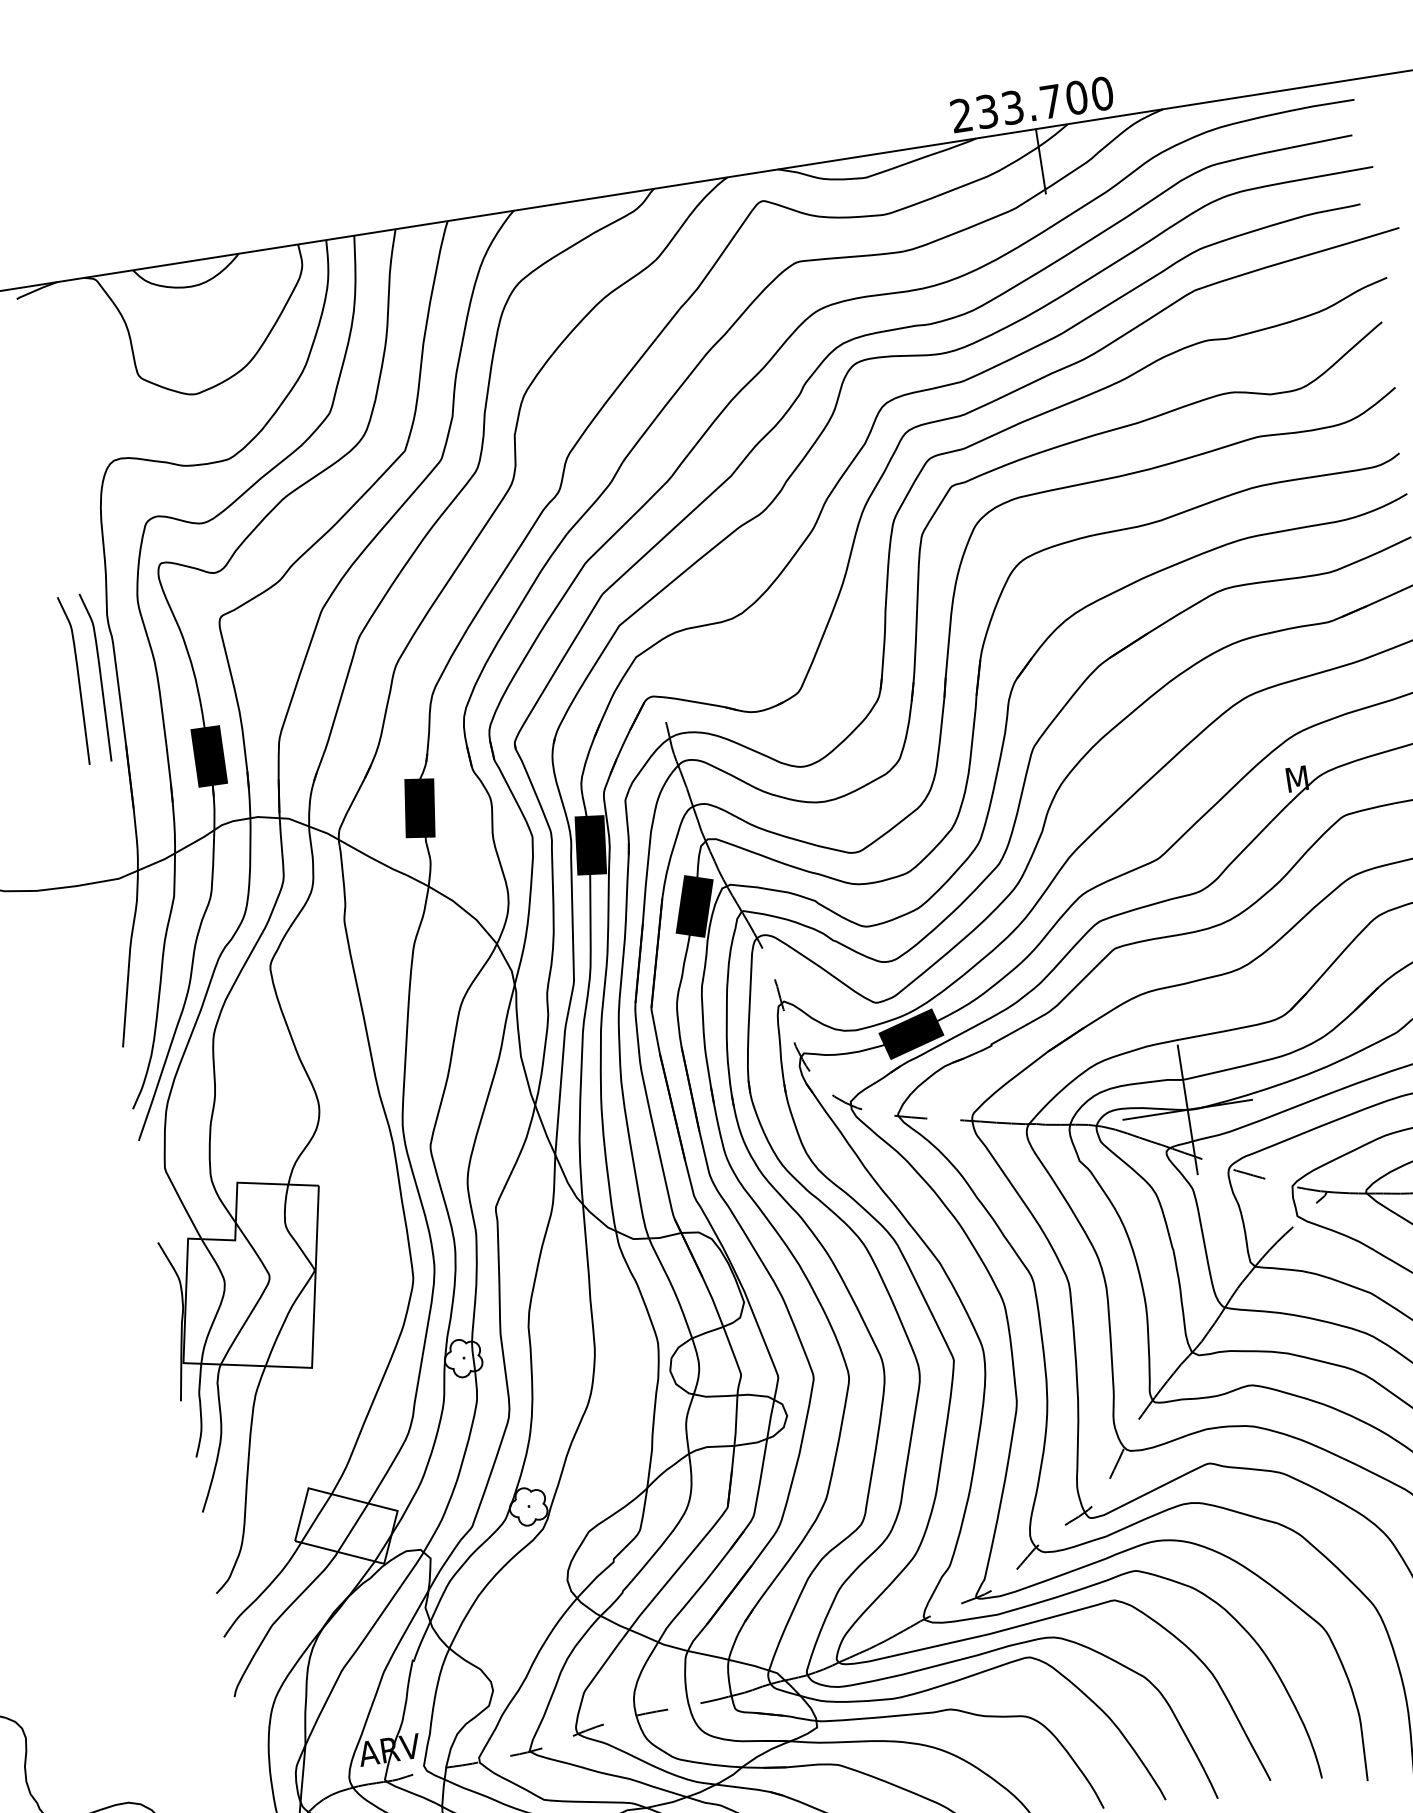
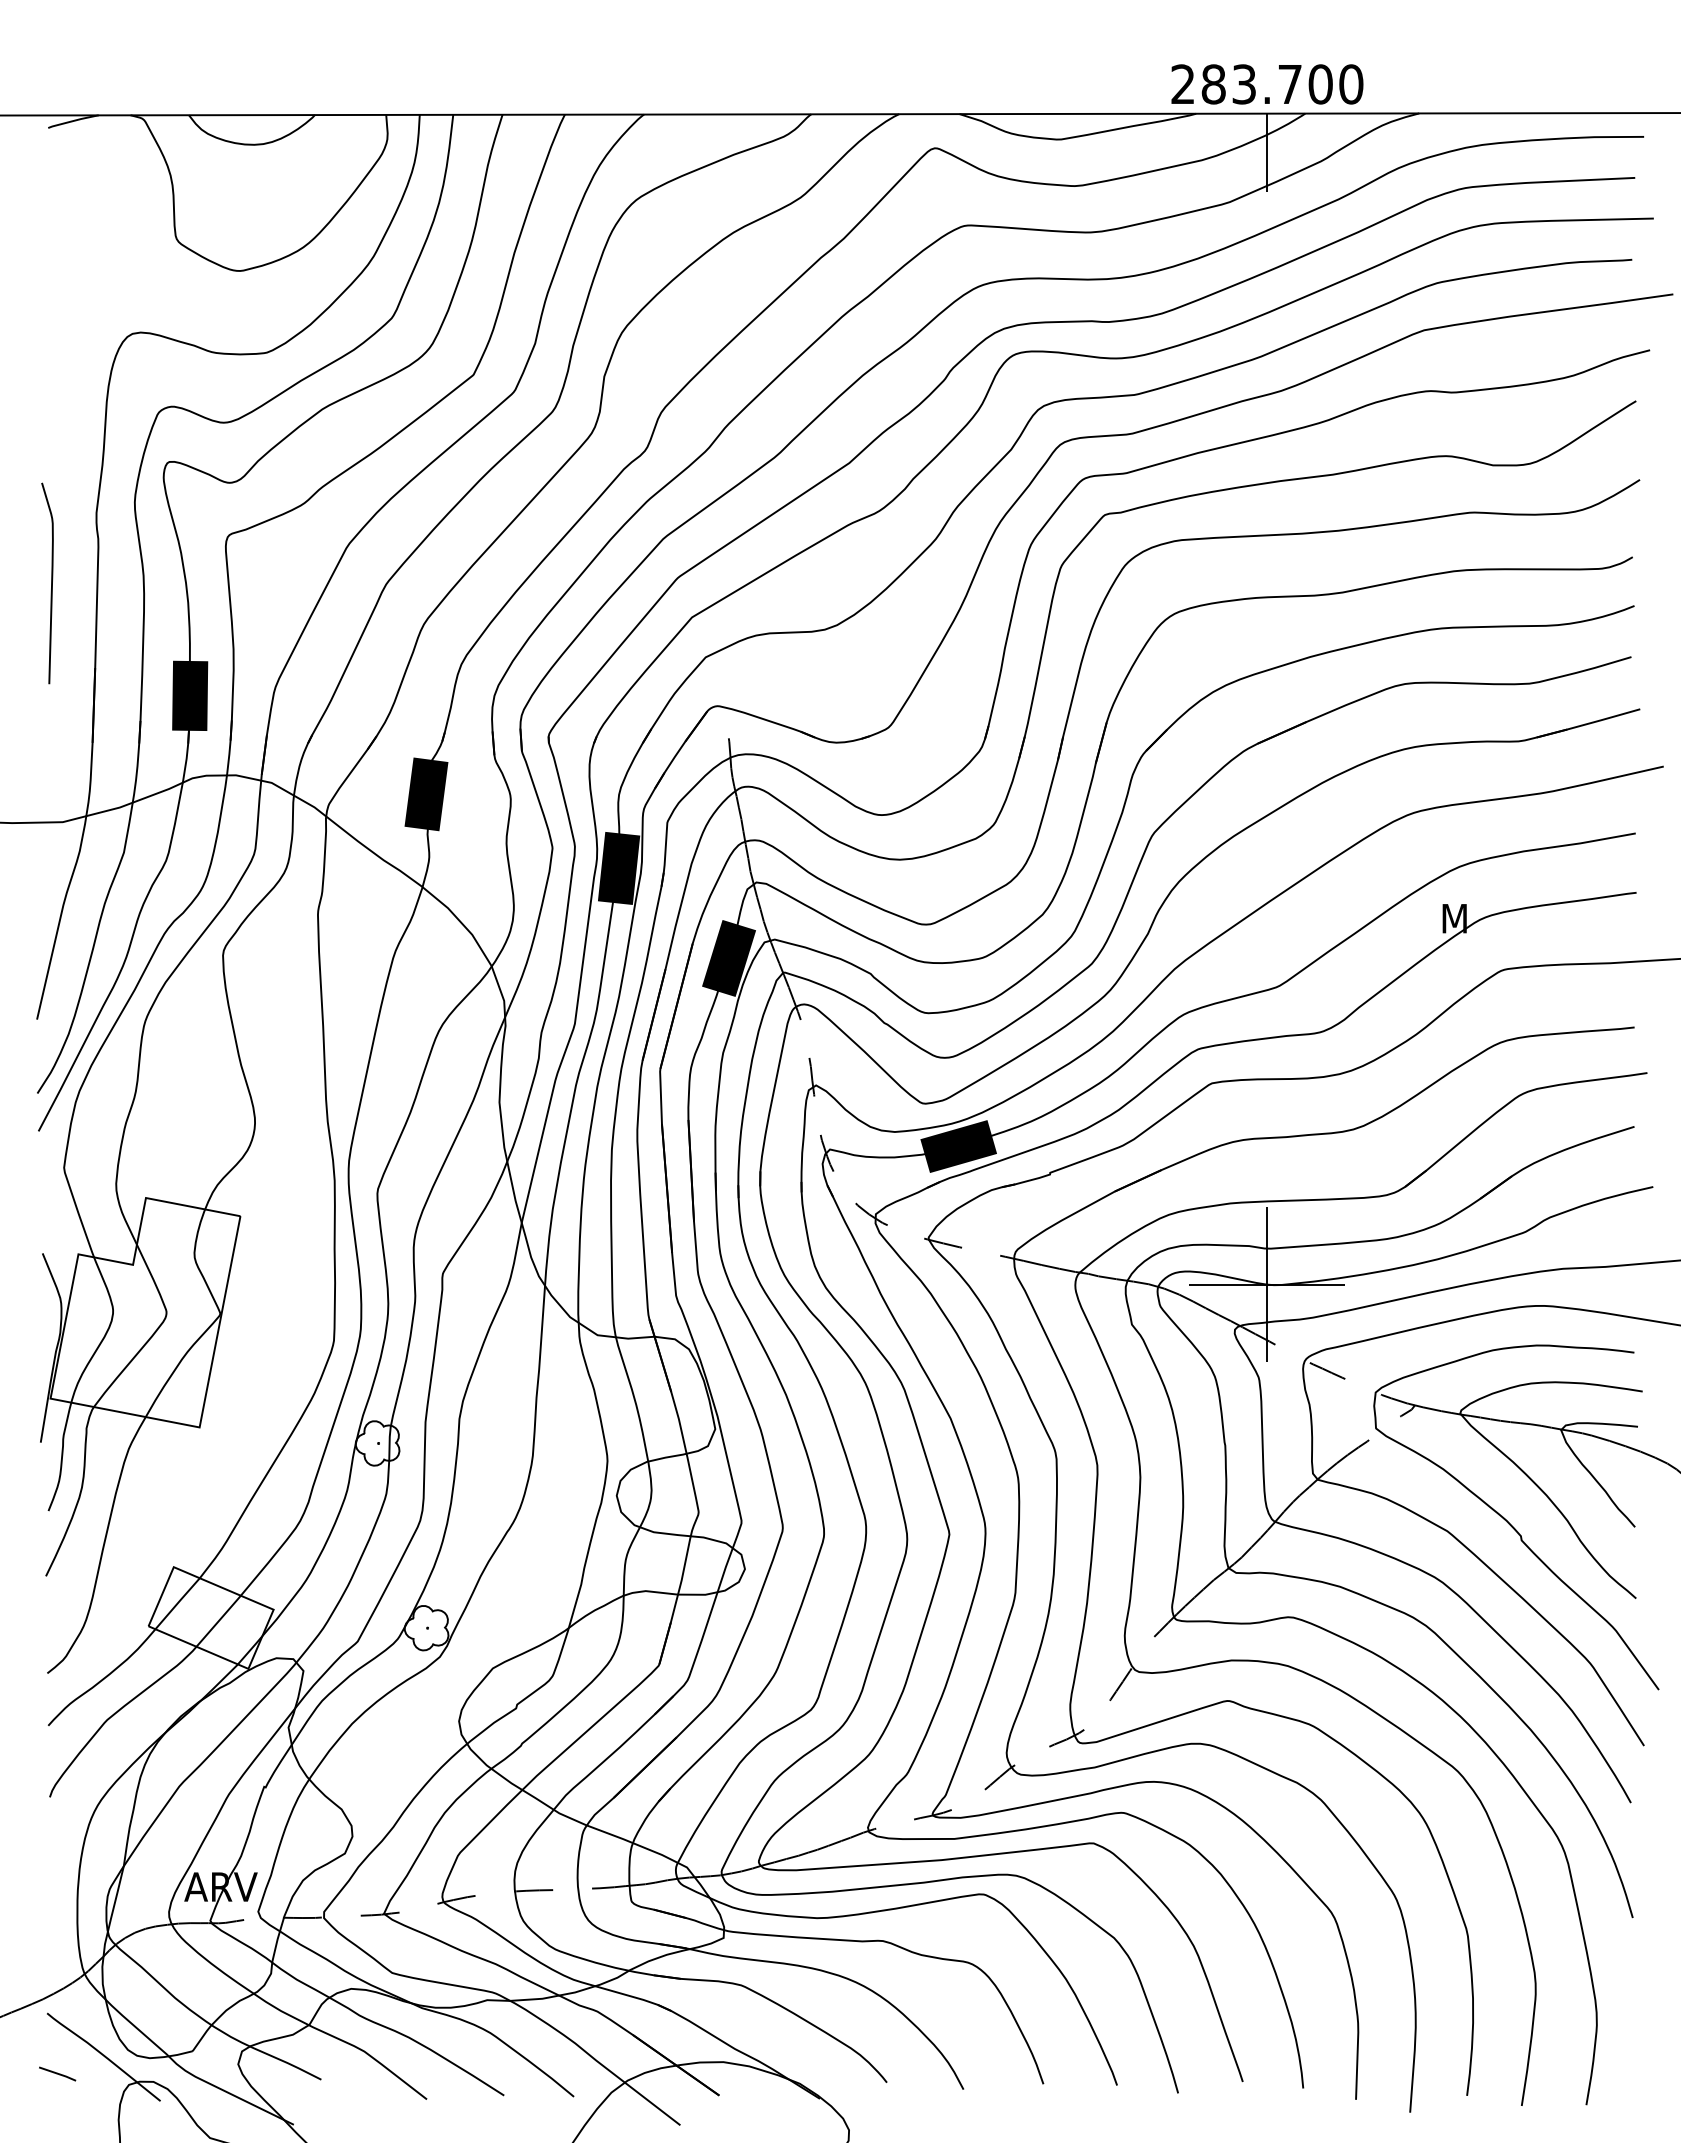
text: (987, 111) -> (1213, 84), 233.700 -> 283.700
curve: (100, 676) -> (77, 583), removed

